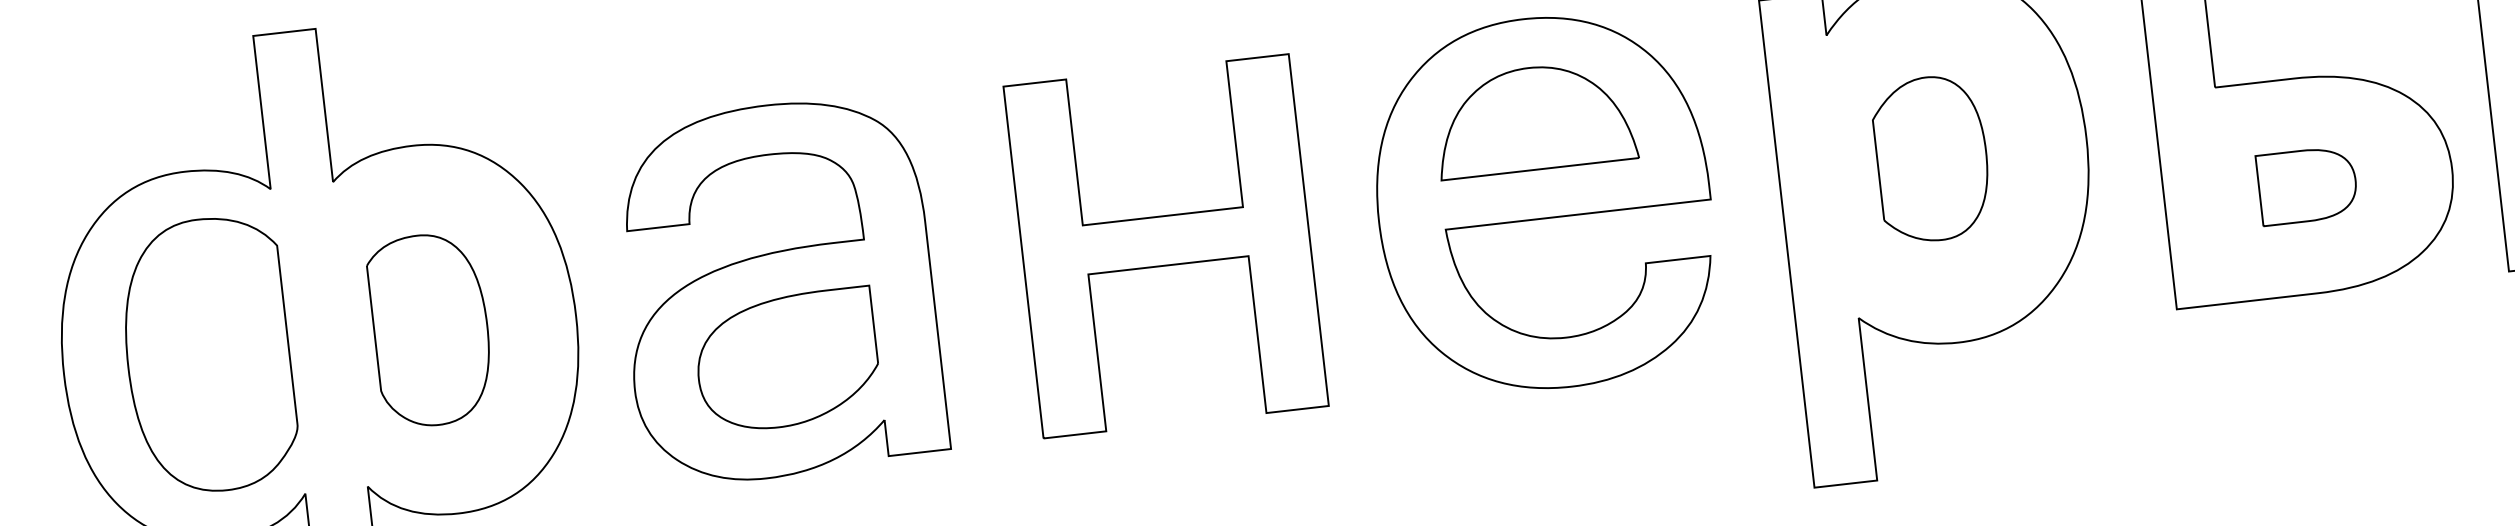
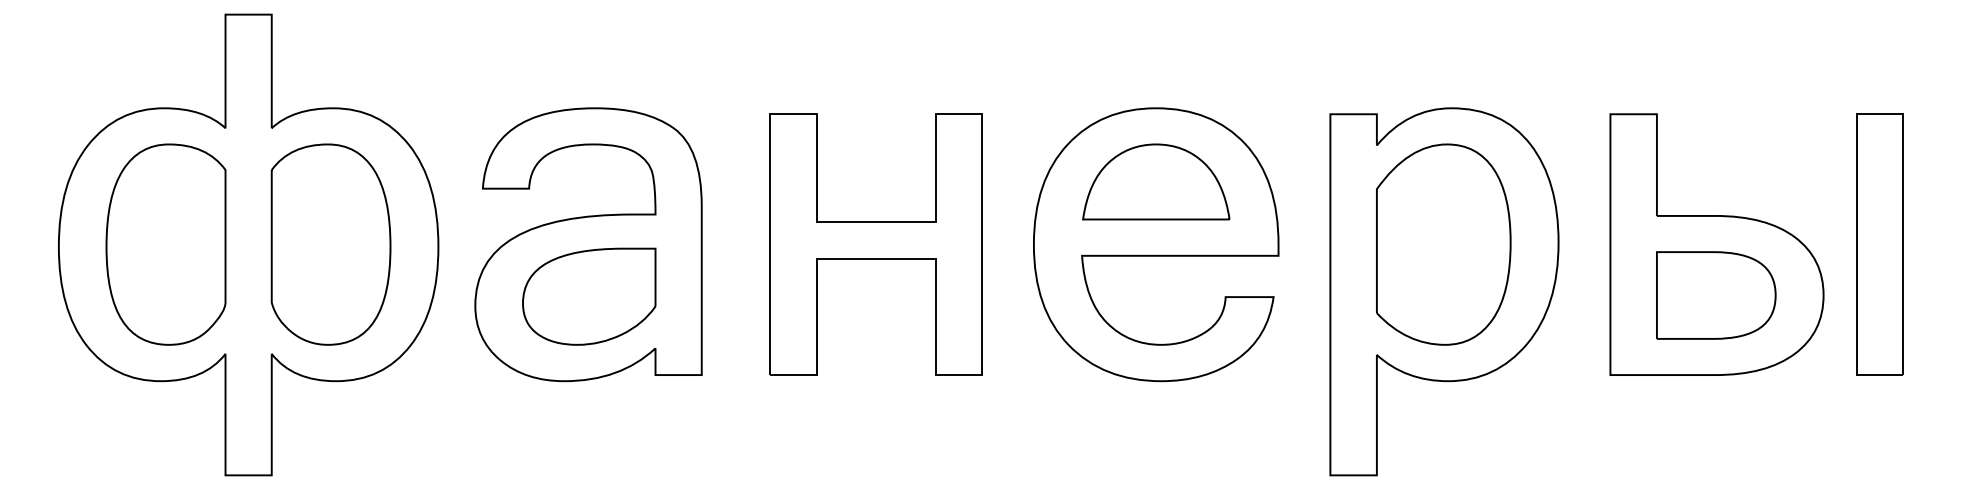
part: (1931, 158) -> (1443, 244), size x1.67
part: (2307, 185) -> (1716, 295), size x1.67
part: (430, 329) -> (330, 244), size x1.43

